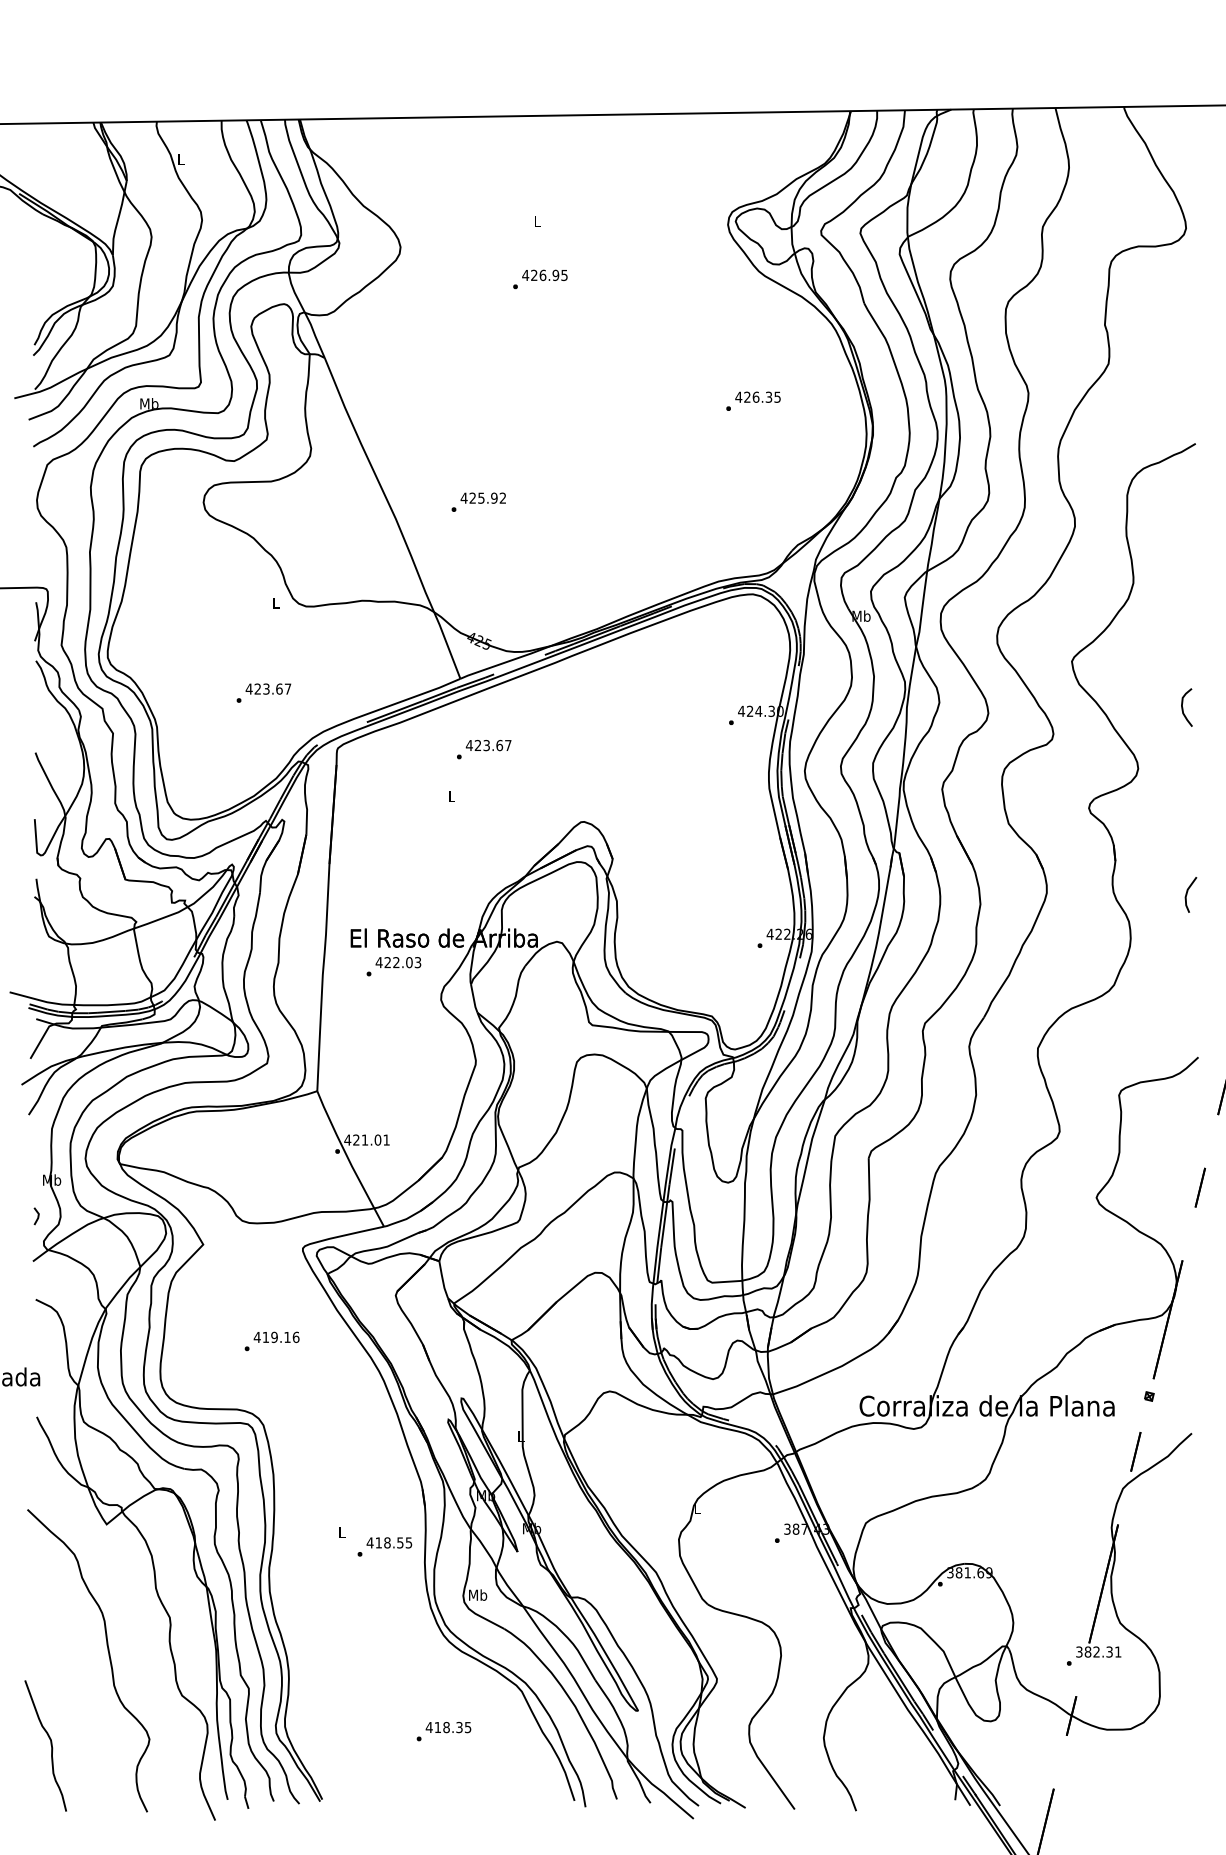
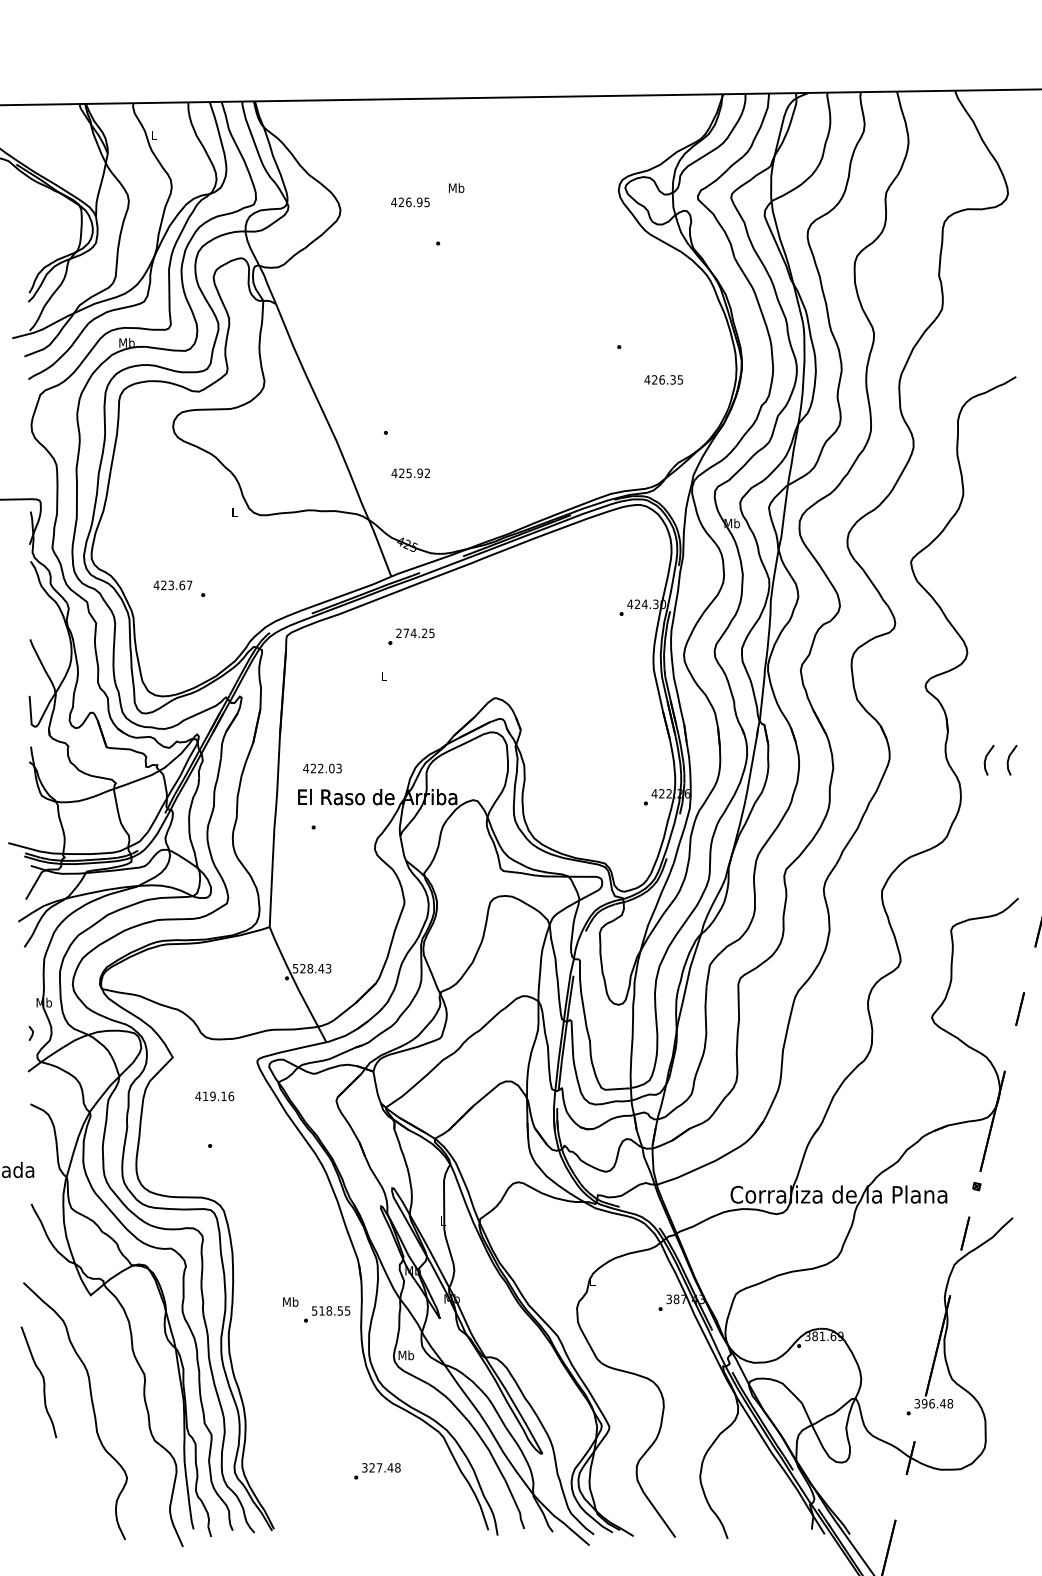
text: (537, 221) -> (456, 188), L -> Mb
text: (544, 274) -> (410, 201), moved
text: (757, 396) -> (663, 379), moved
text: (482, 497) -> (410, 472), moved
text: (268, 688) -> (173, 584), moved
curve: (1183, 707) -> (1005, 601), removed
text: (488, 745) -> (415, 633), 423.67 -> 274.25
line: (1160, 894) -> (986, 759), added
text: (398, 962) -> (322, 768), moved
text: (366, 1139) -> (311, 968), 421.01 -> 528.43
text: (276, 1336) -> (214, 1095), moved
text: (342, 1532) -> (291, 1302), L -> Mb
text: (369, 1542) -> (314, 1310), 418.55 -> 518.55
text: (1102, 1651) -> (936, 1403), 382.31 -> 396.48
text: (448, 1727) -> (381, 1467), 418.35 -> 327.48
curve: (50, 1745) -> (42, 1382), moved

